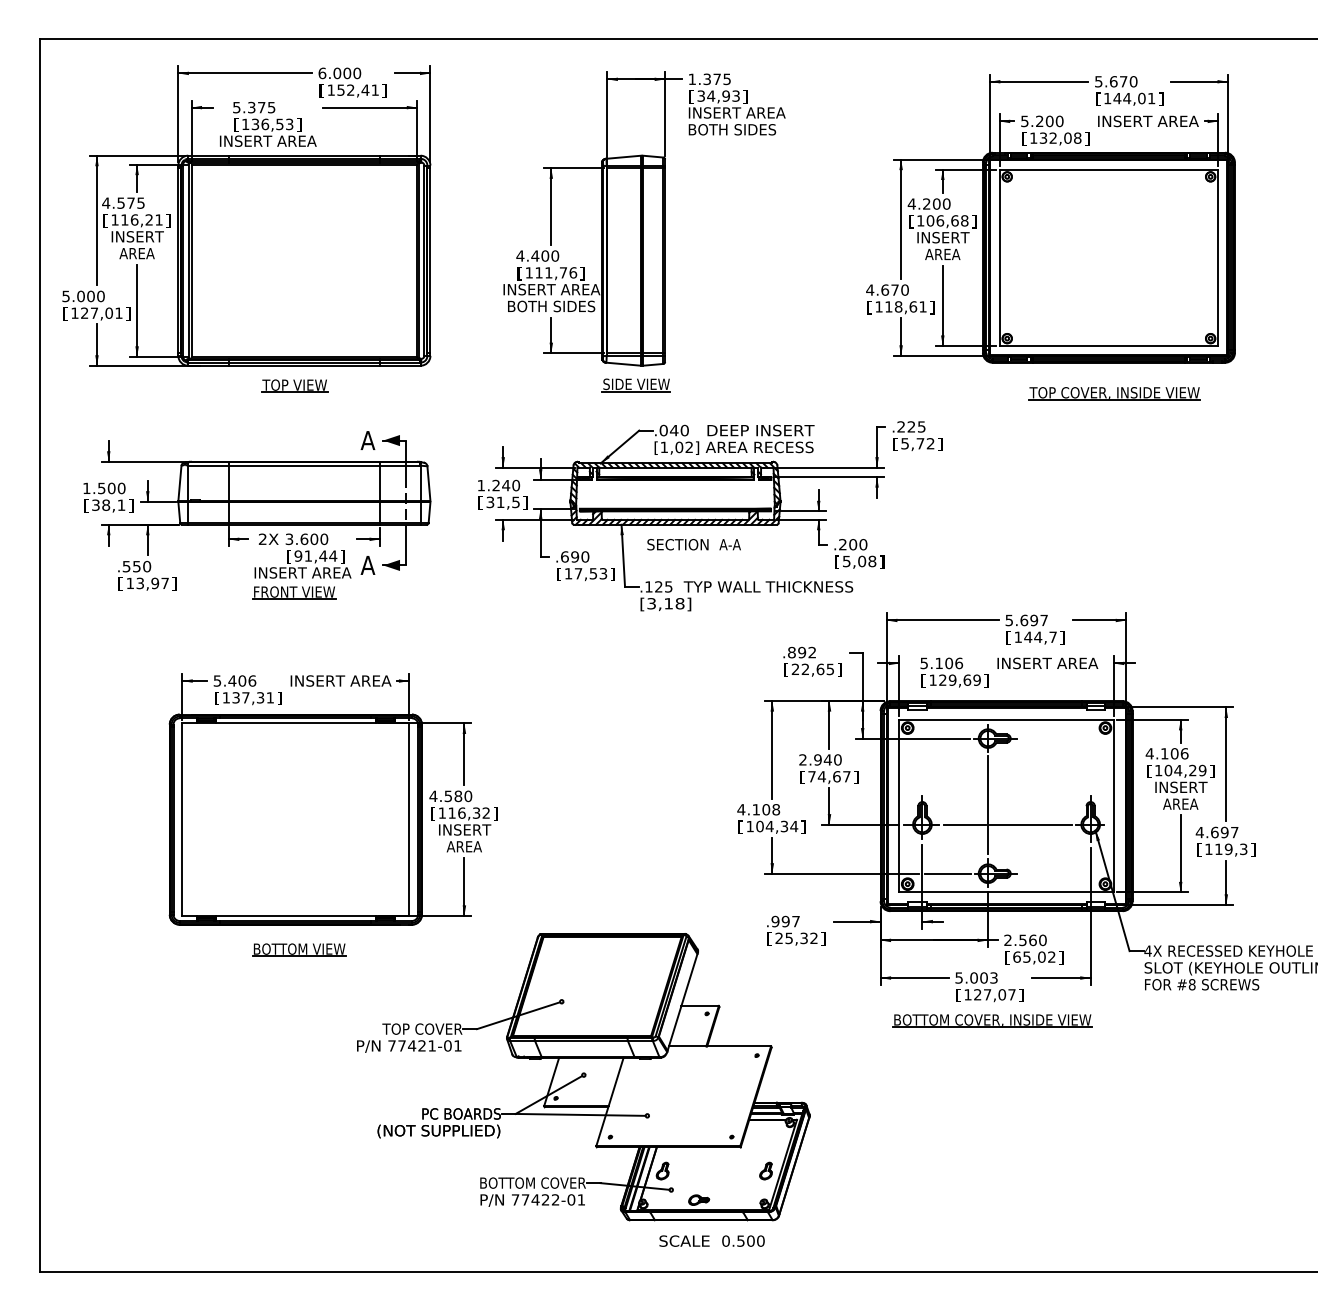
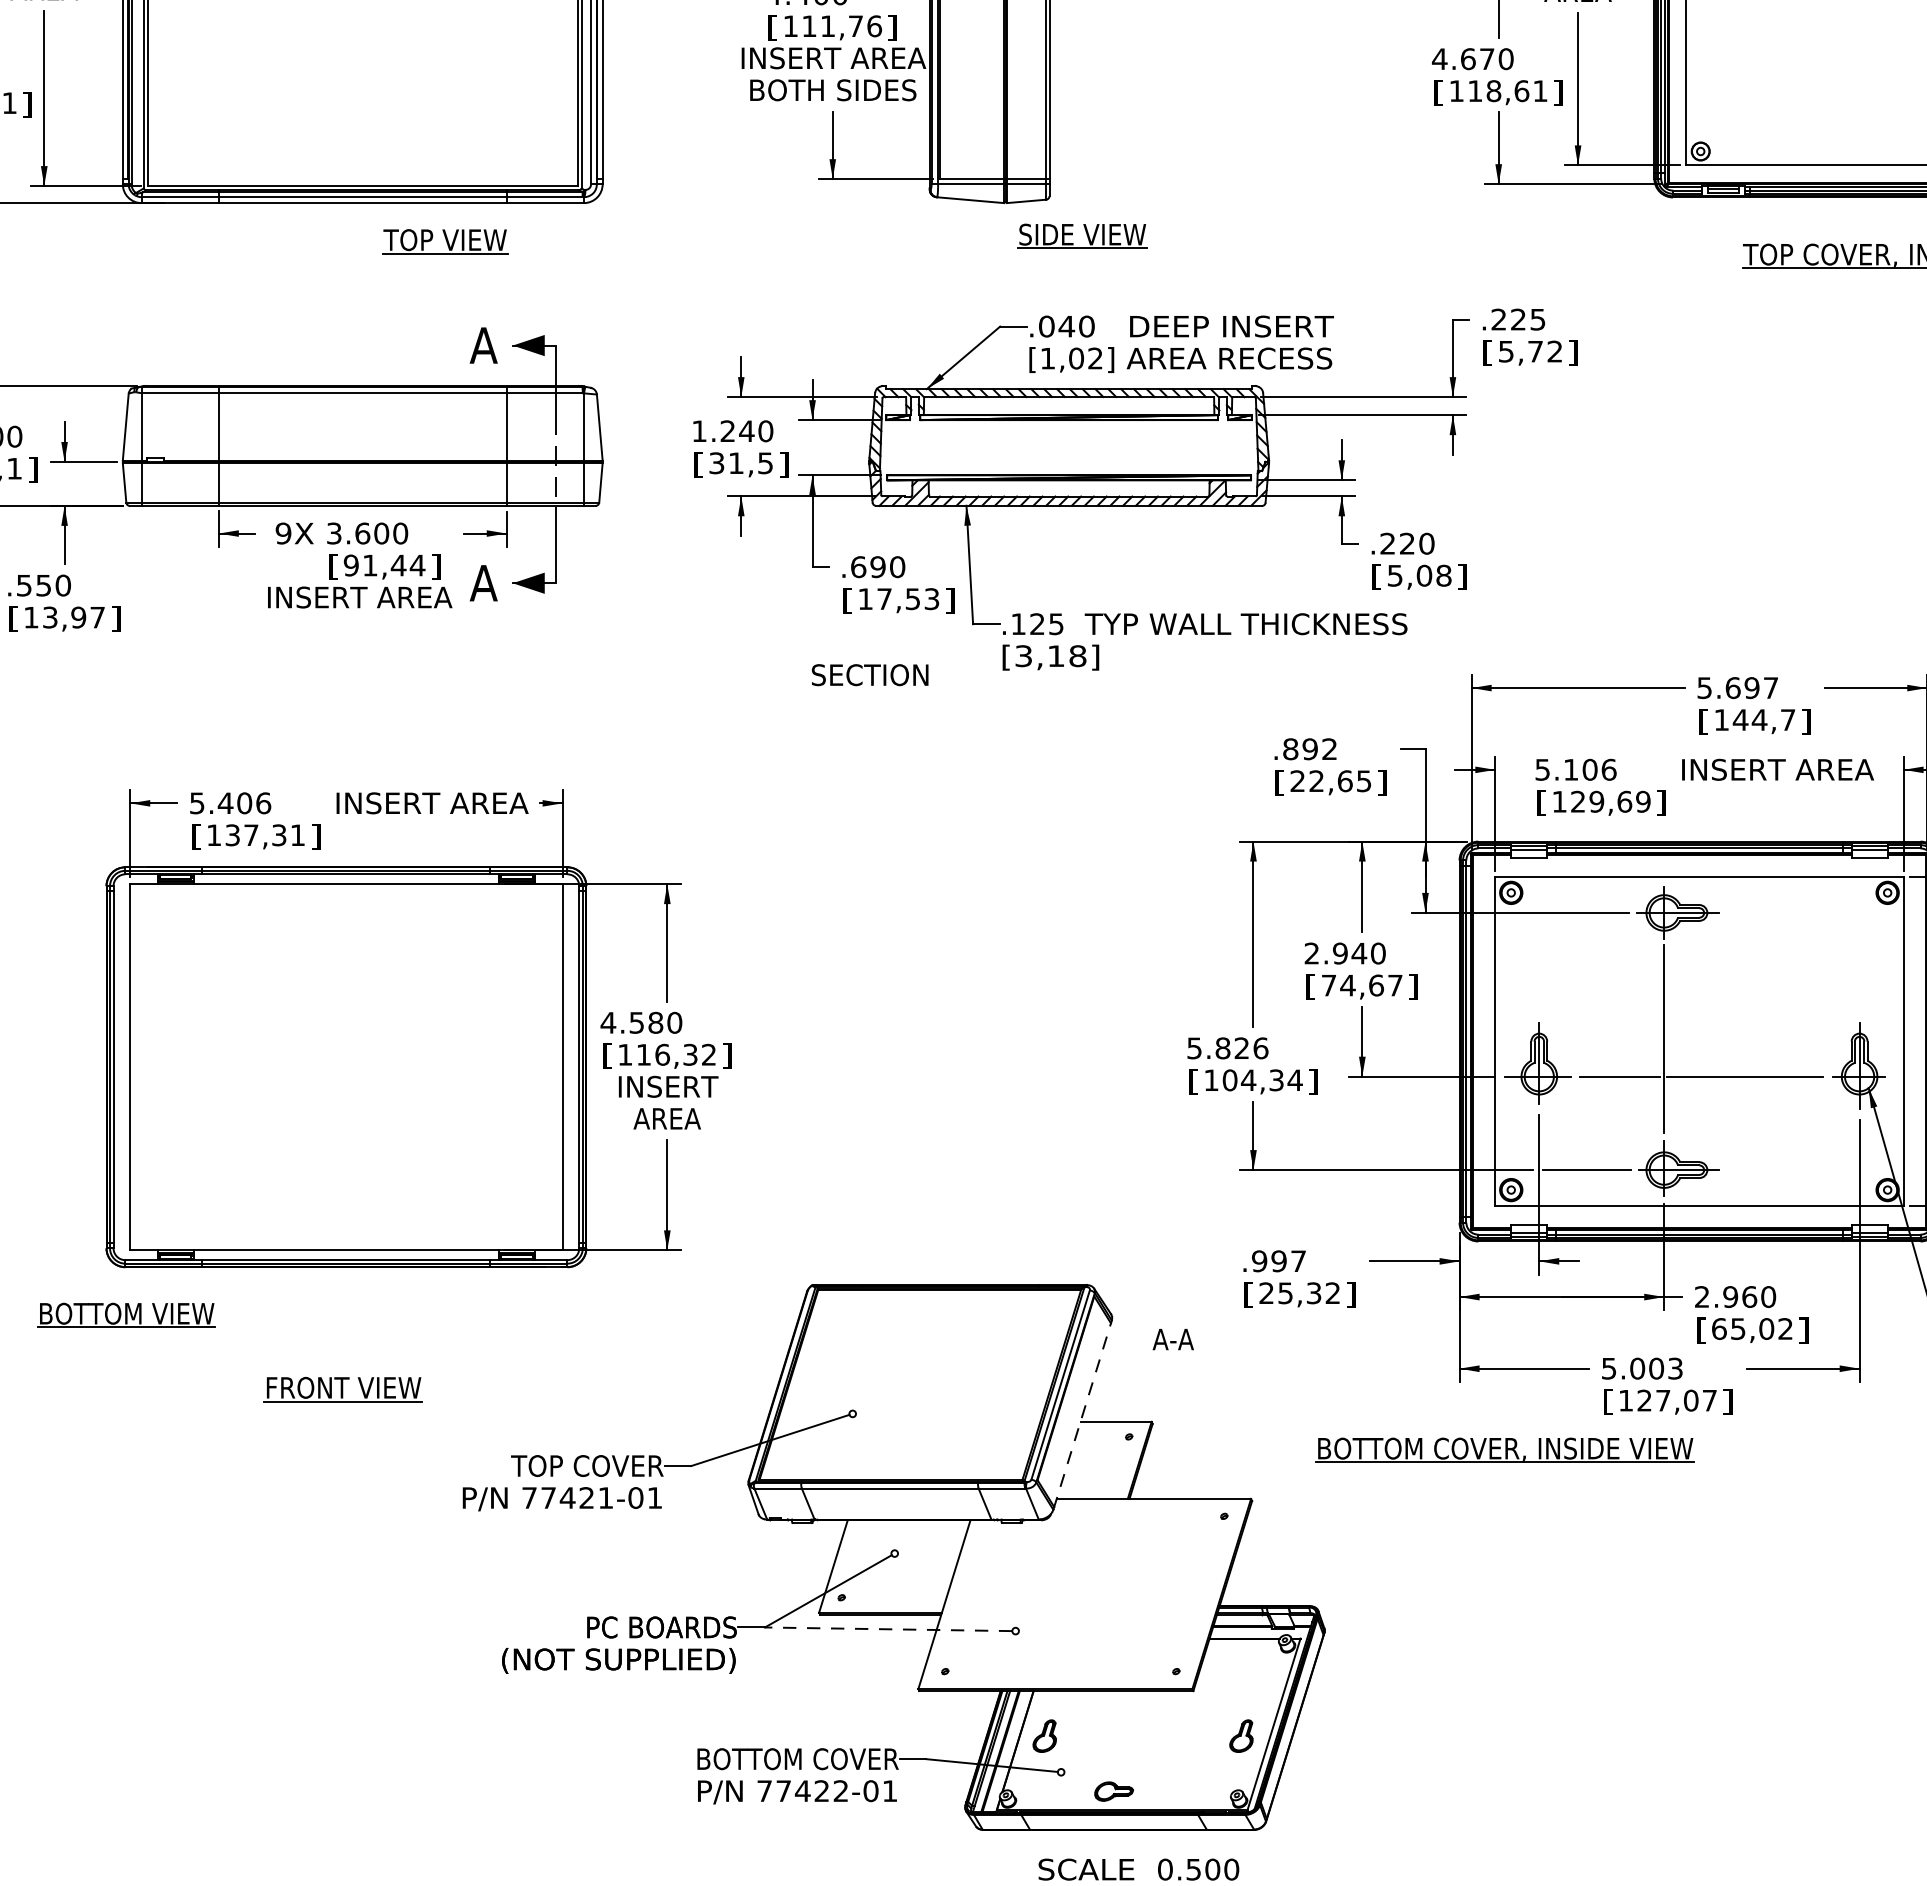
part: (294, 385) -> (444, 240), moved
part: (635, 385) -> (1080, 236), moved
text: (262, 539) -> (282, 533), 2X -> 9X
text: (677, 544) -> (869, 674), moved
text: (729, 544) -> (1171, 1339), moved
text: (853, 544) -> (1408, 543), .200 -> .220
part: (294, 592) -> (343, 1388), moved
text: (758, 809) -> (1227, 1047), 4.108 -> 5.826
text: (1022, 939) -> (1729, 1295), 2.560 -> 2.960
part: (299, 949) -> (126, 1314), moved
line: (682, 1002) -> (1082, 1415), solid -> dashed
part: (992, 1020) -> (1505, 1449), moved
line: (580, 1114) -> (888, 1628), solid -> dashed

